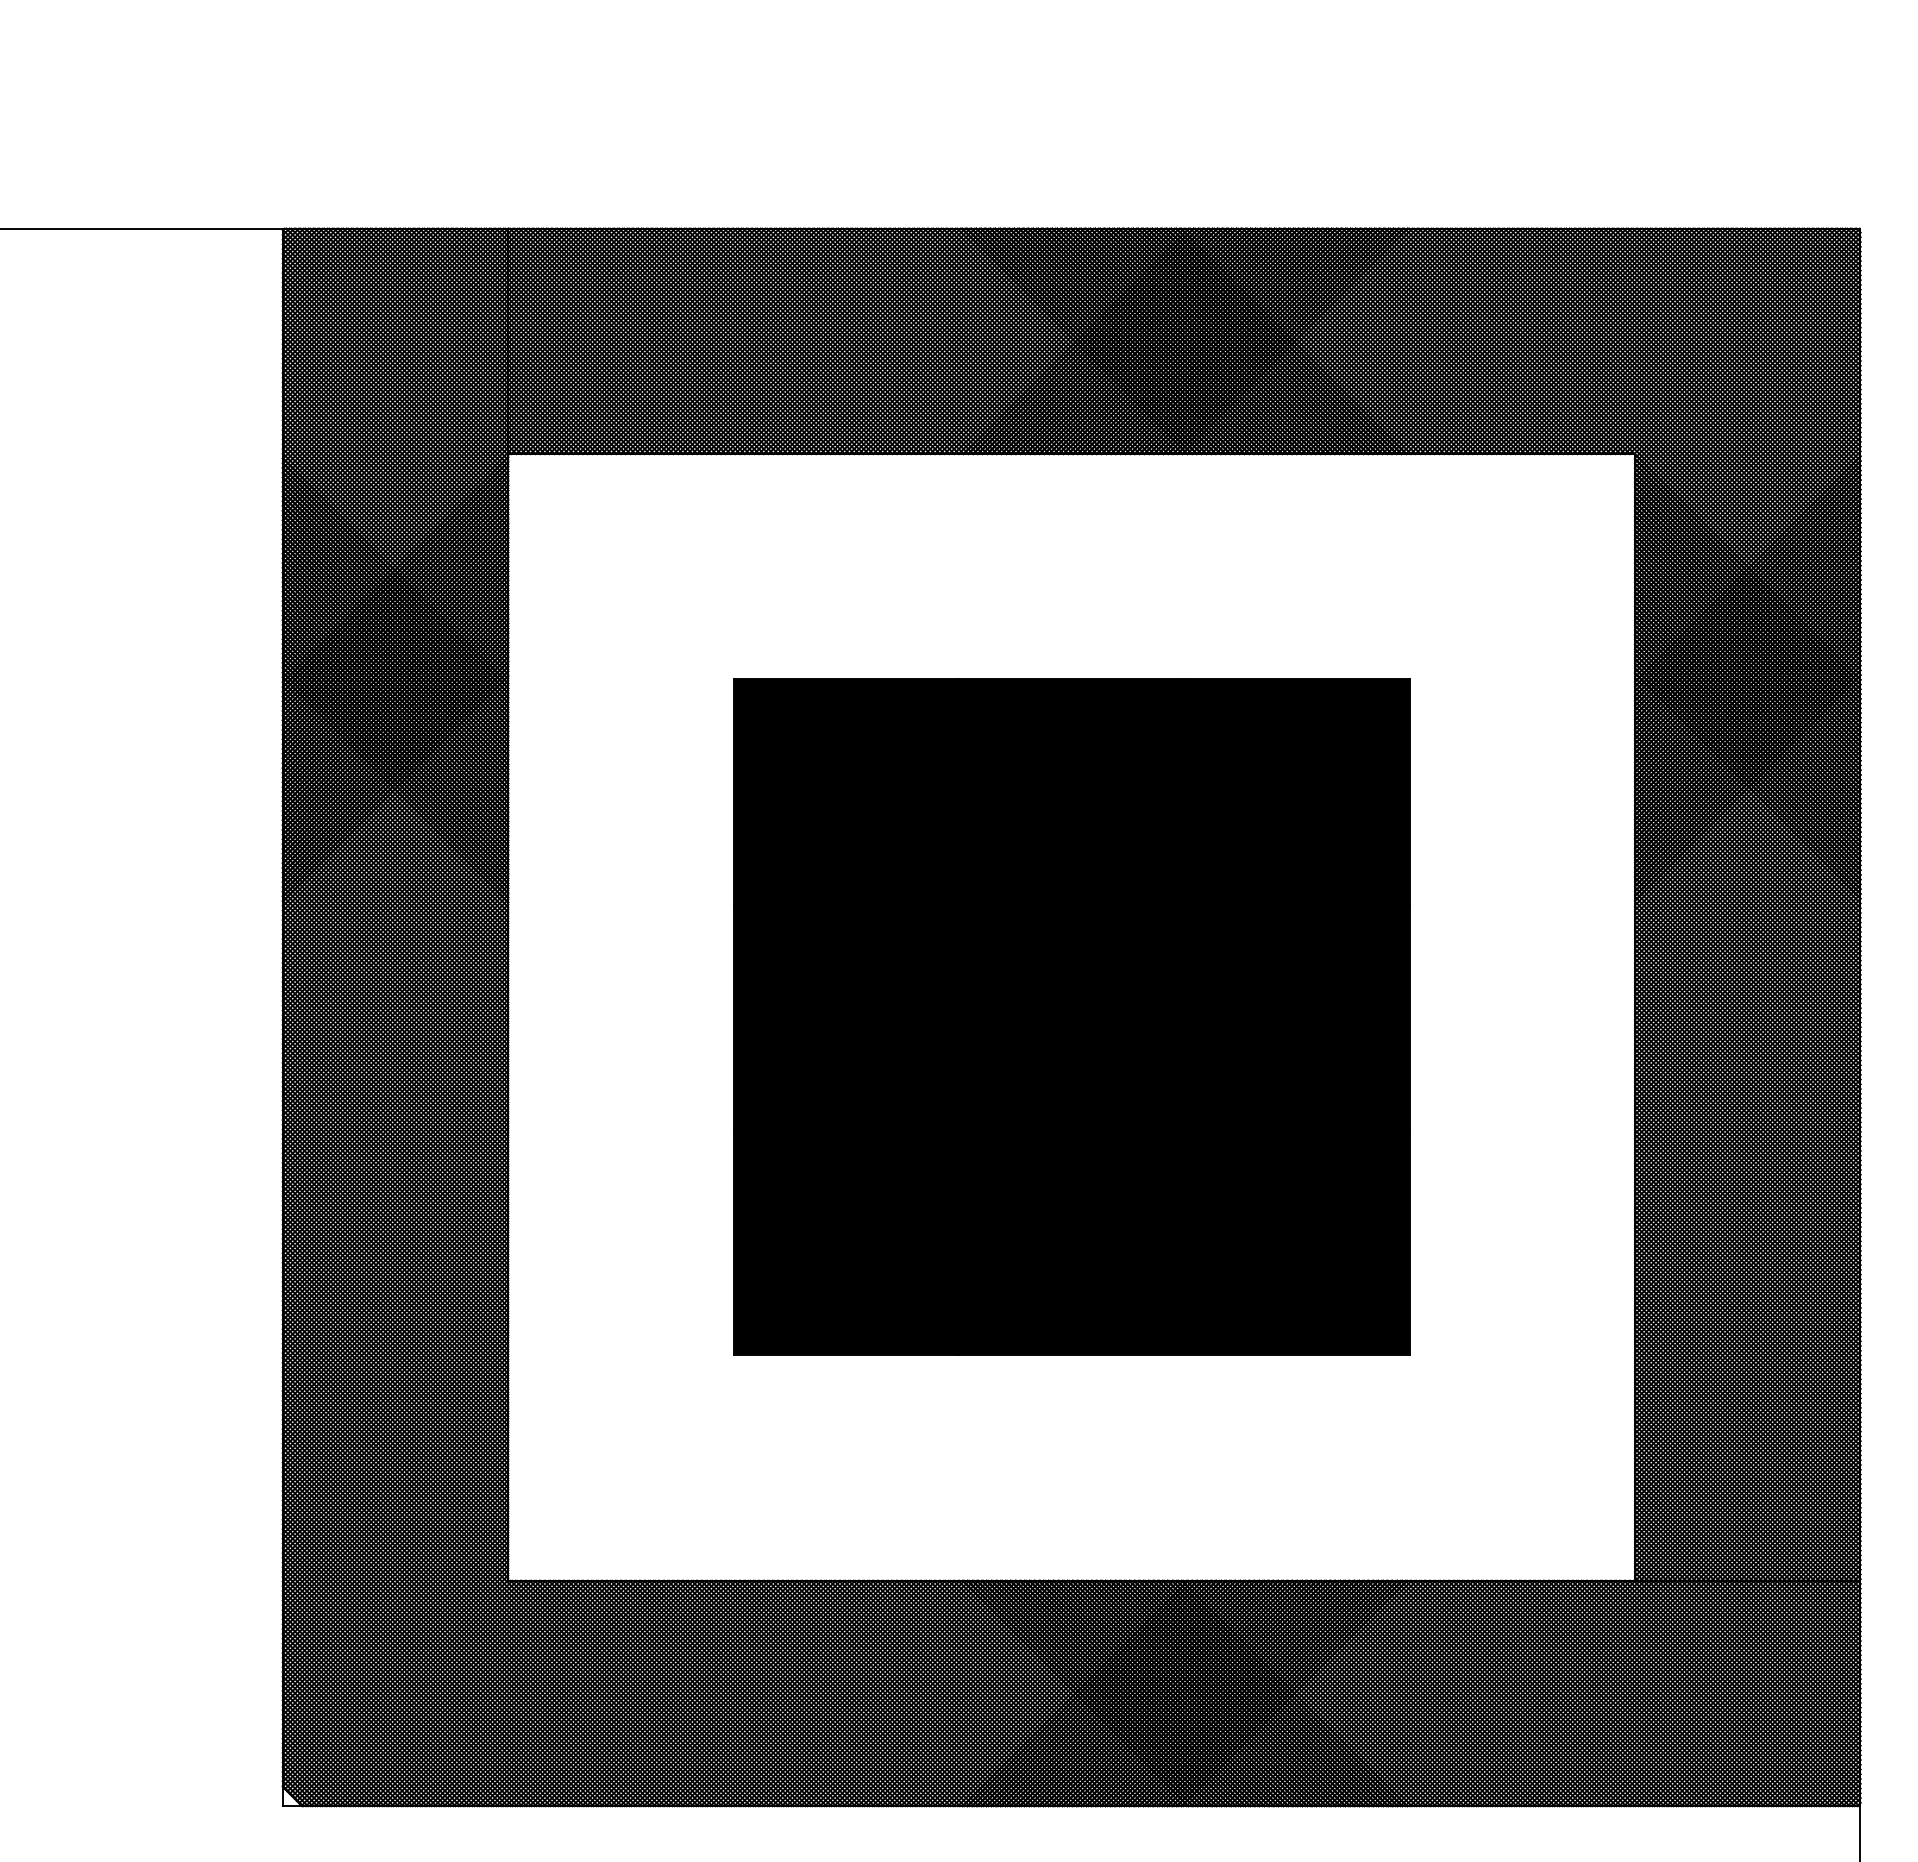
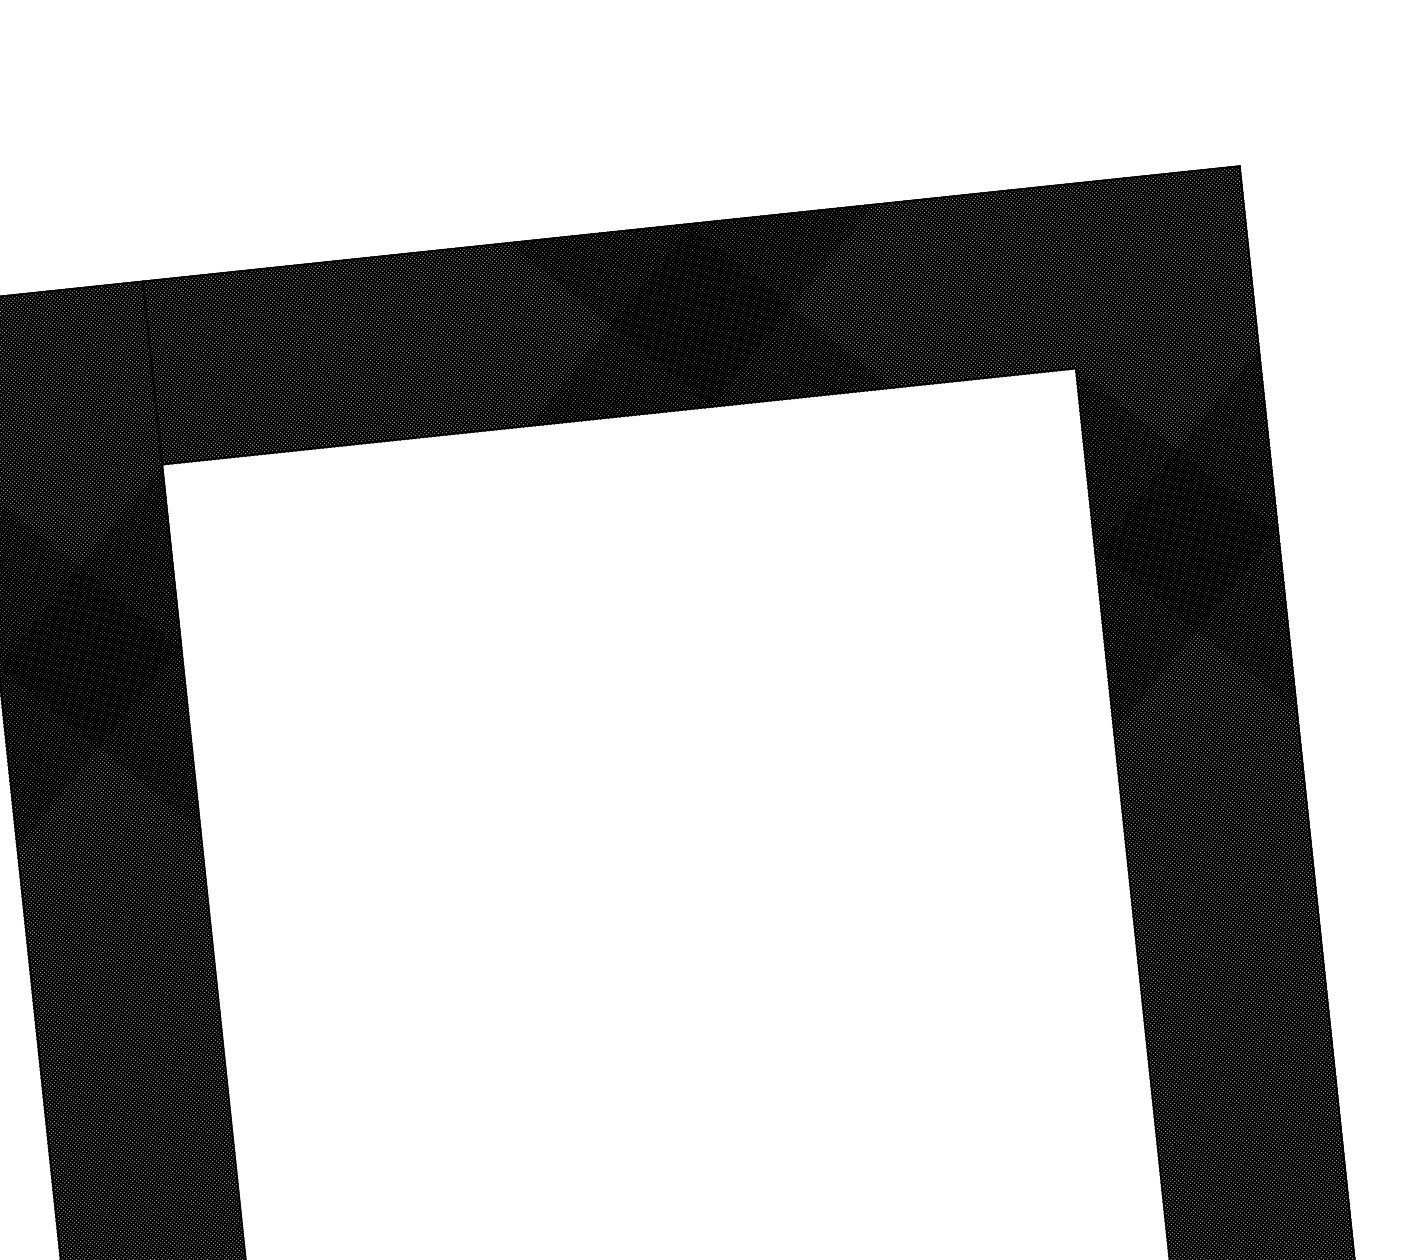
part: (1071, 1016) -> (666, 872), removed

